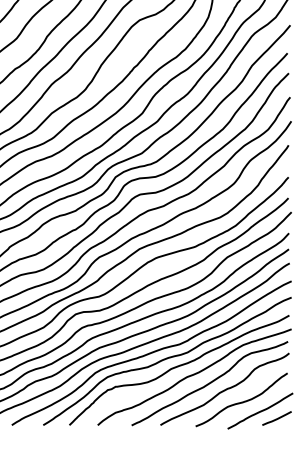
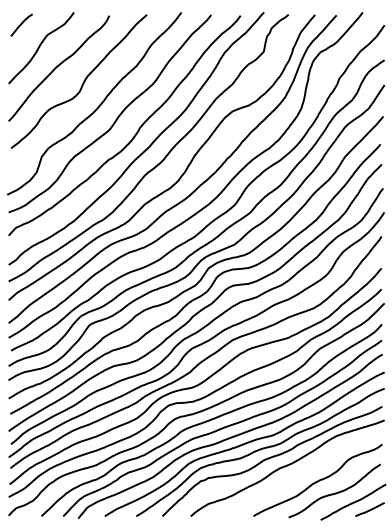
curve: (209, 383) -> (302, 474), removed

